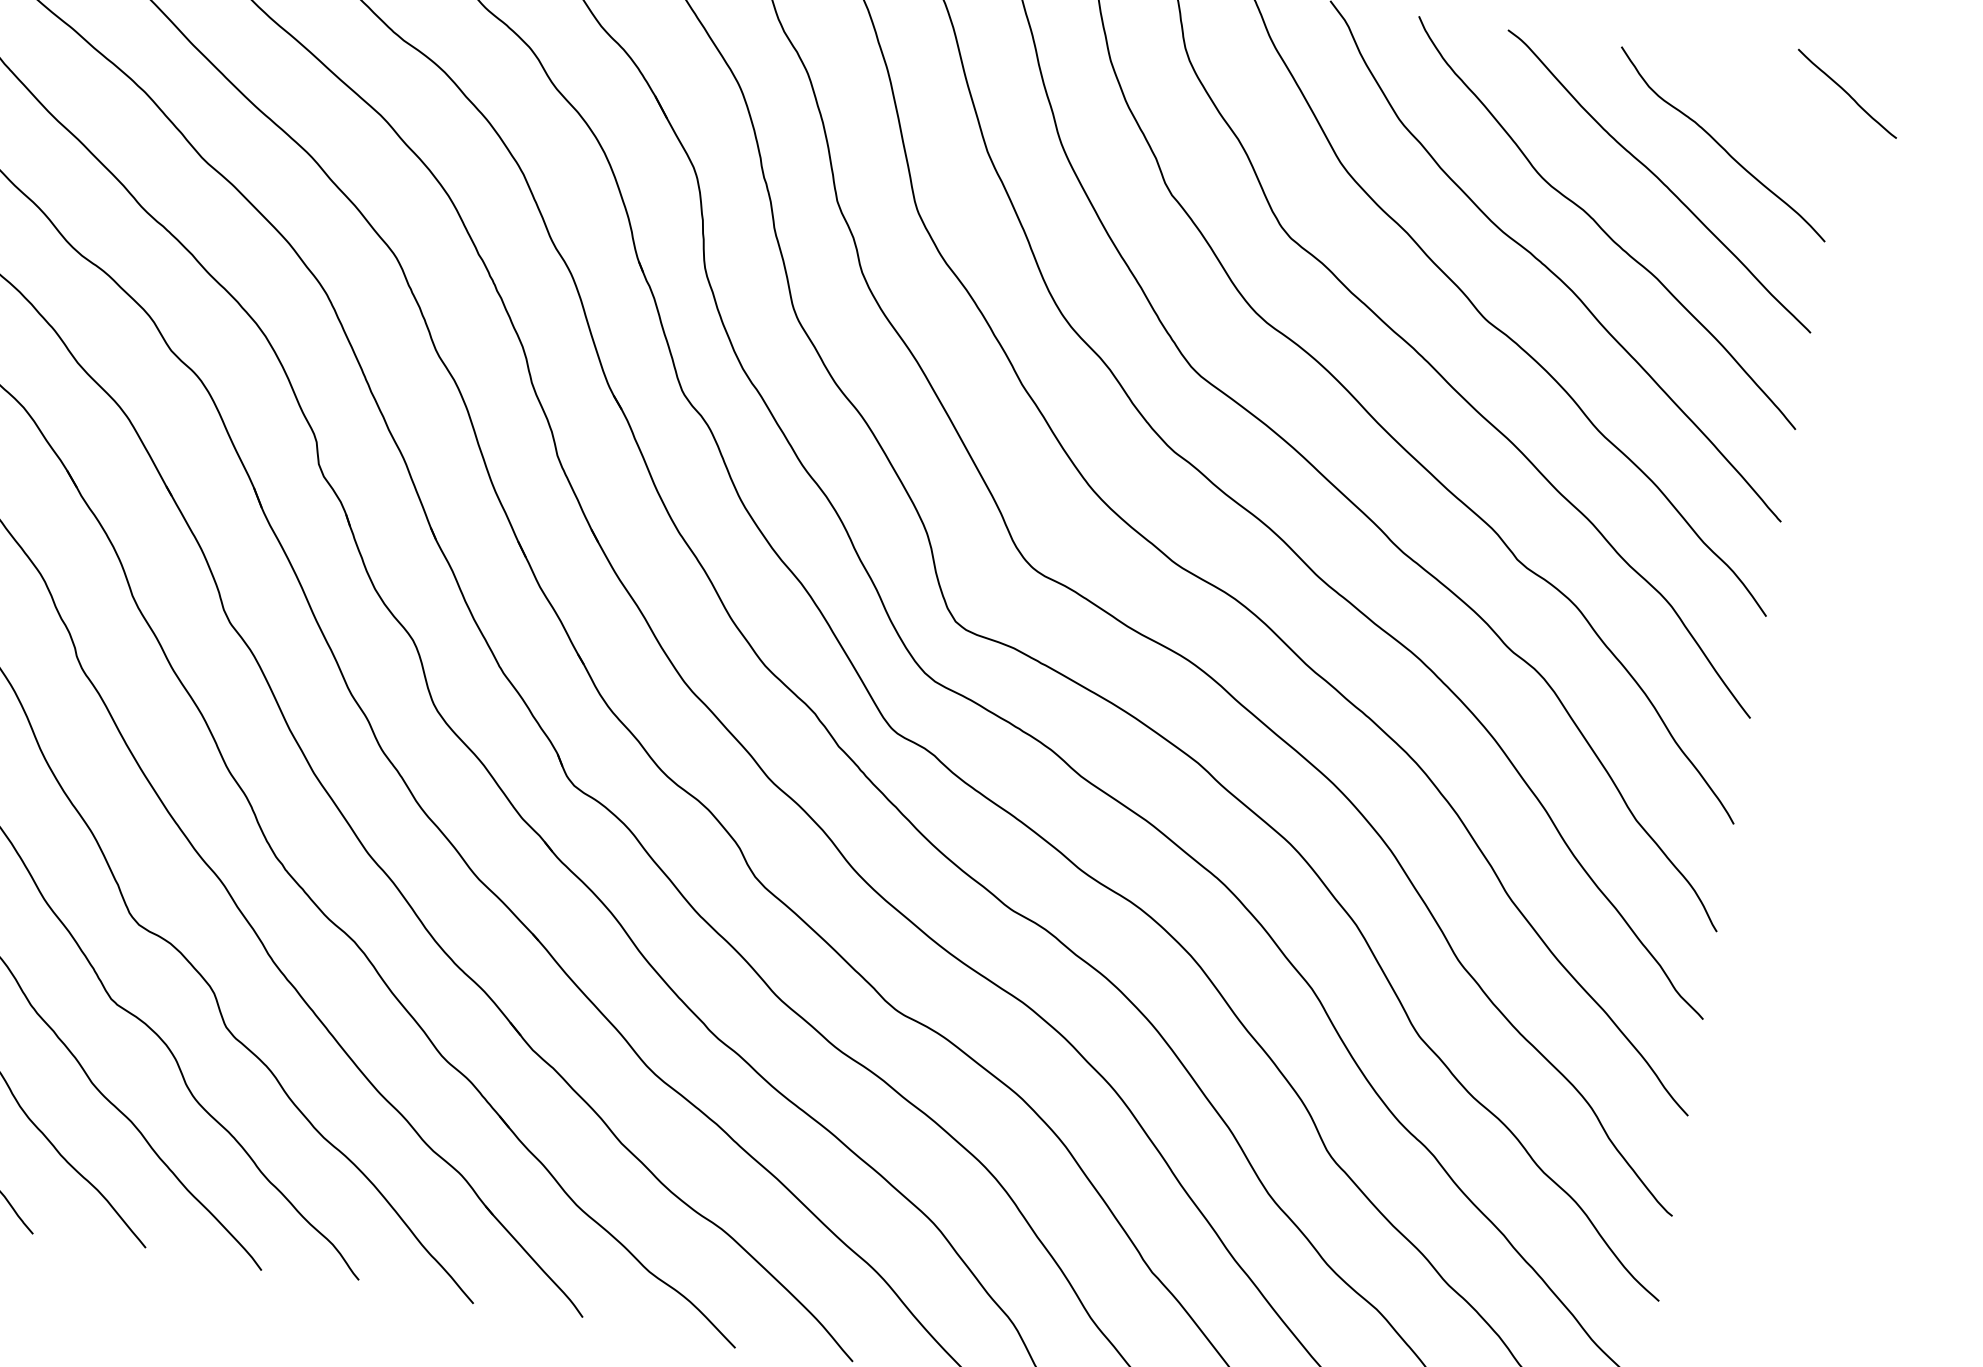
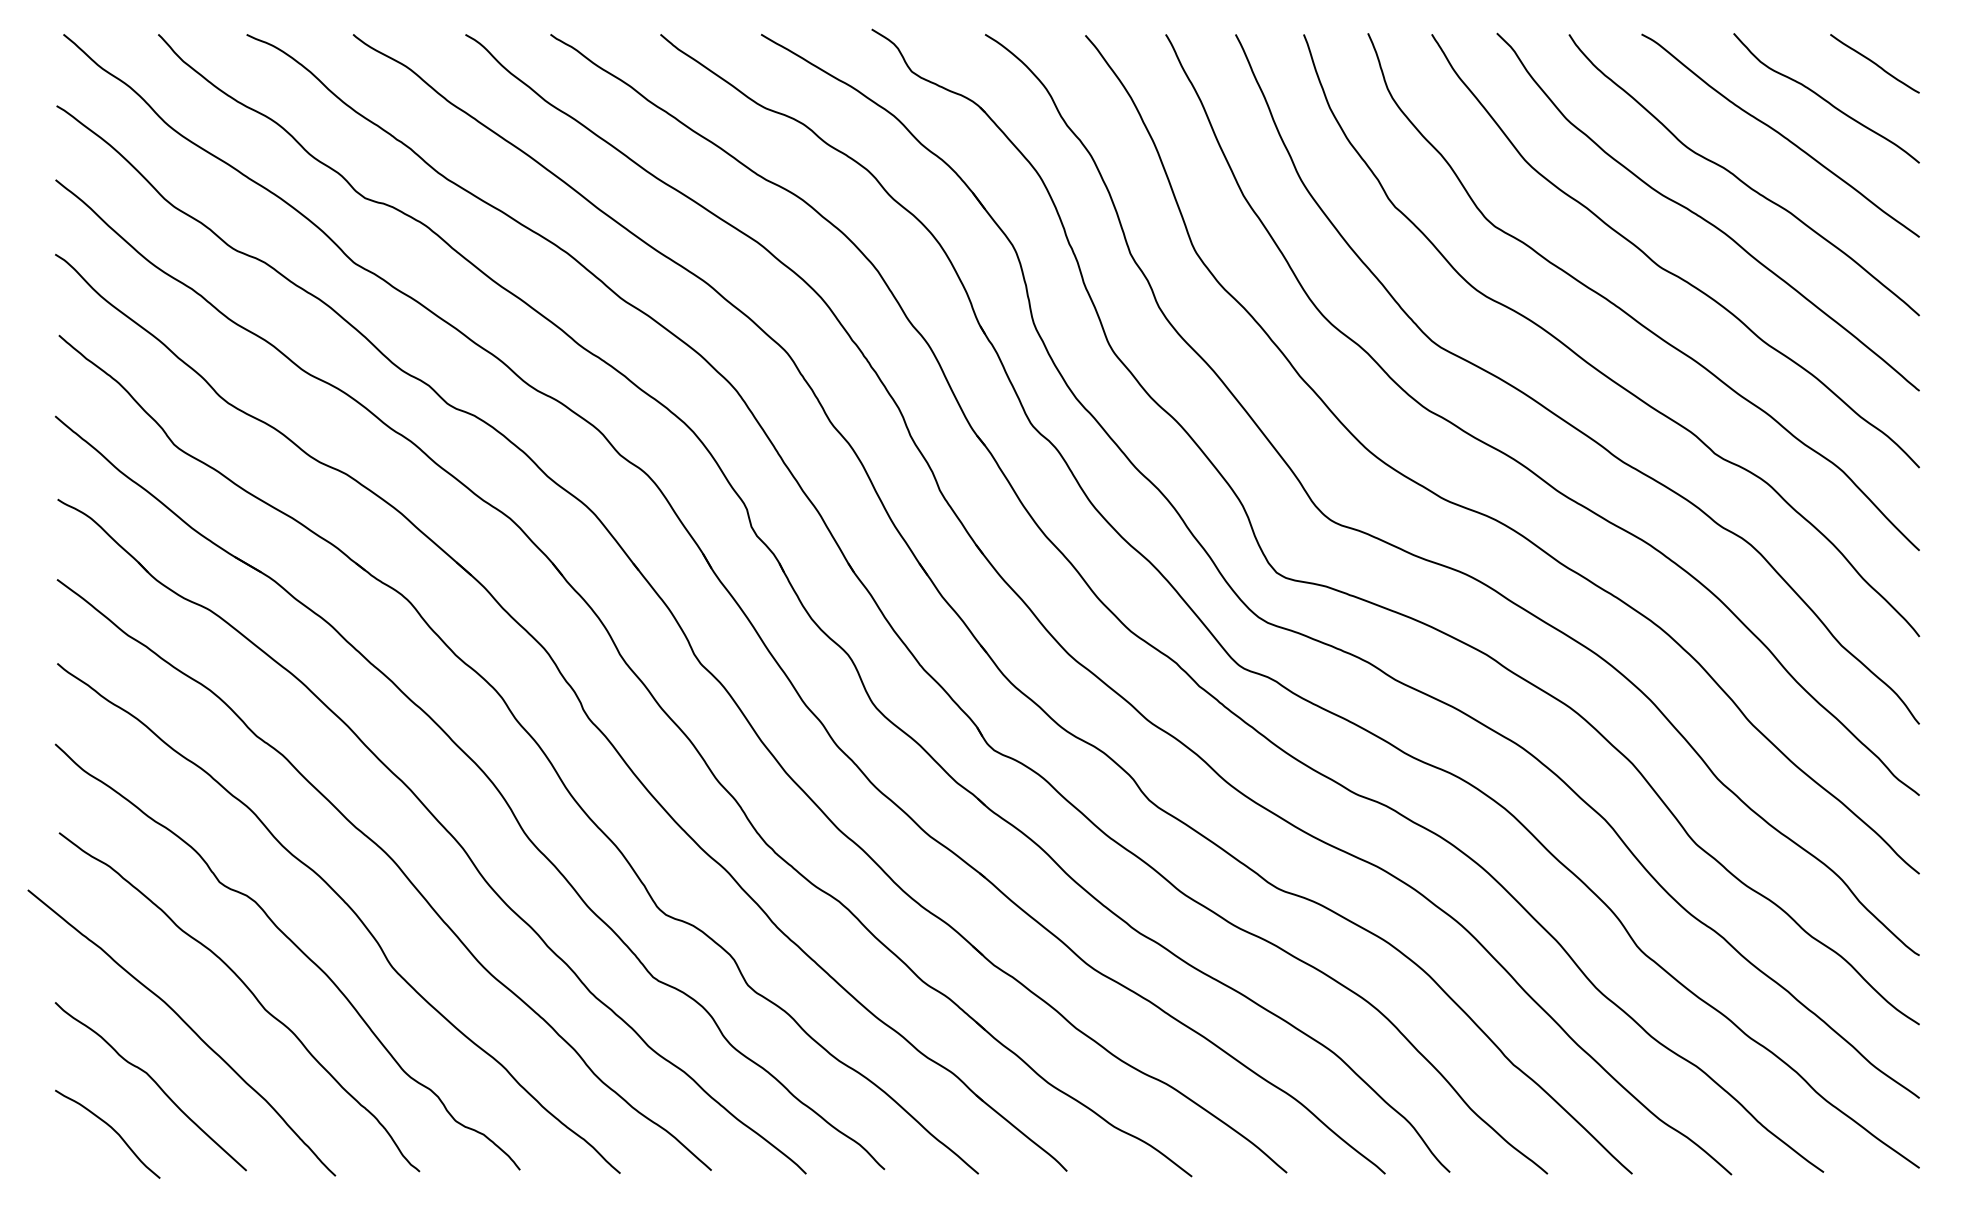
curve: (1846, 93) -> (1874, 63), moved

